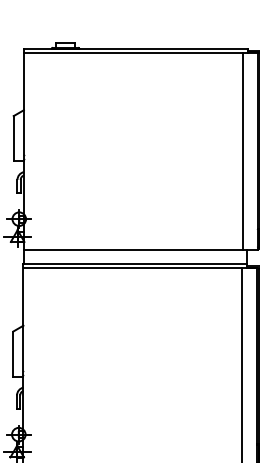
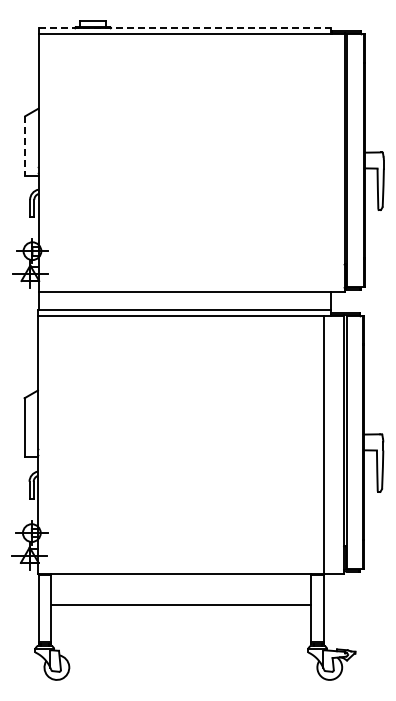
line: (136, 48) -> (185, 28), solid -> dashed
line: (13, 138) -> (25, 145), solid -> dashed
line: (242, 151) -> (324, 162), removed

